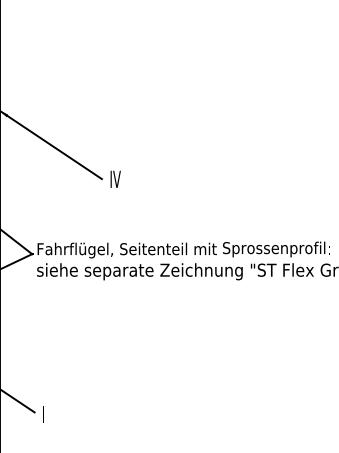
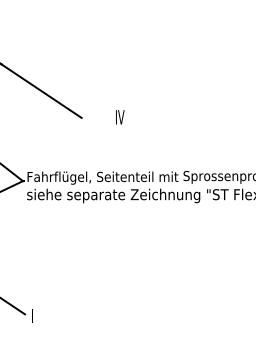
text: (115, 178) -> (120, 116), moved

